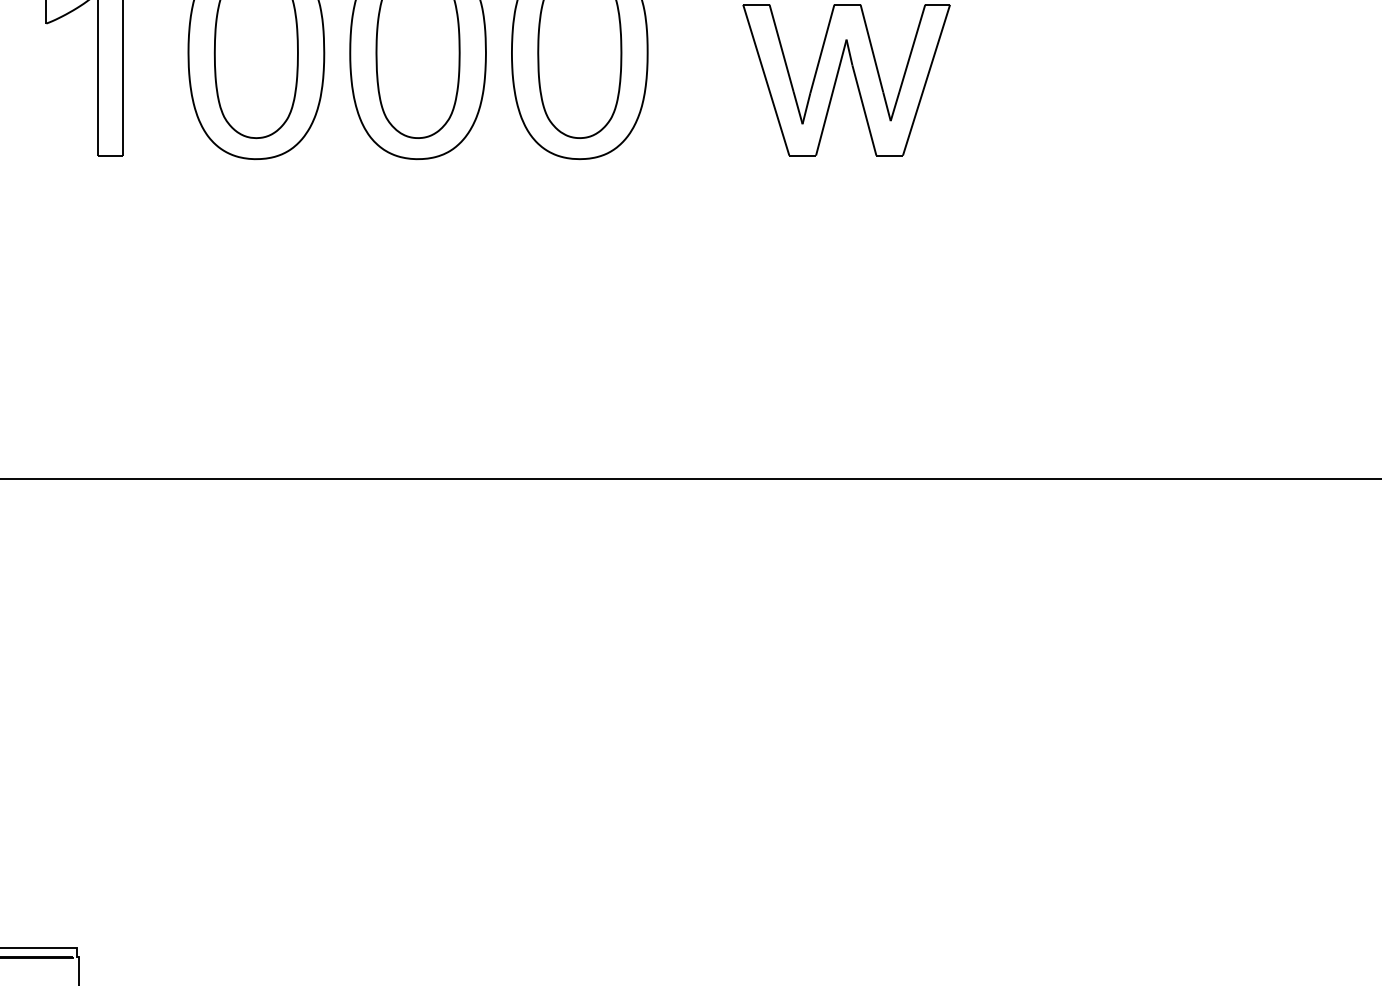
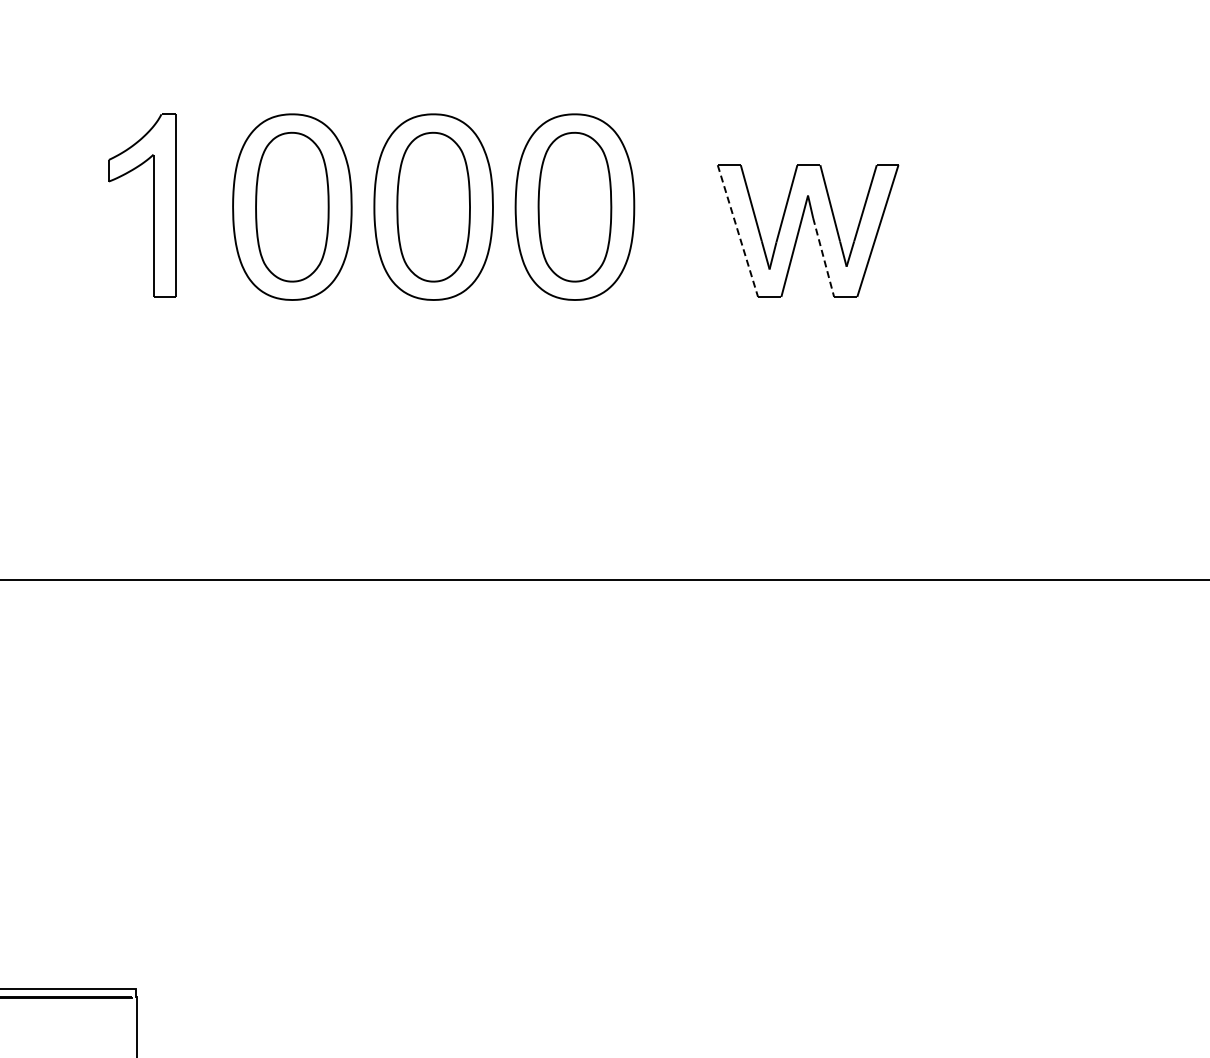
line: (765, 80) -> (737, 231), solid -> dashed
line: (864, 110) -> (823, 257), solid -> dashed

